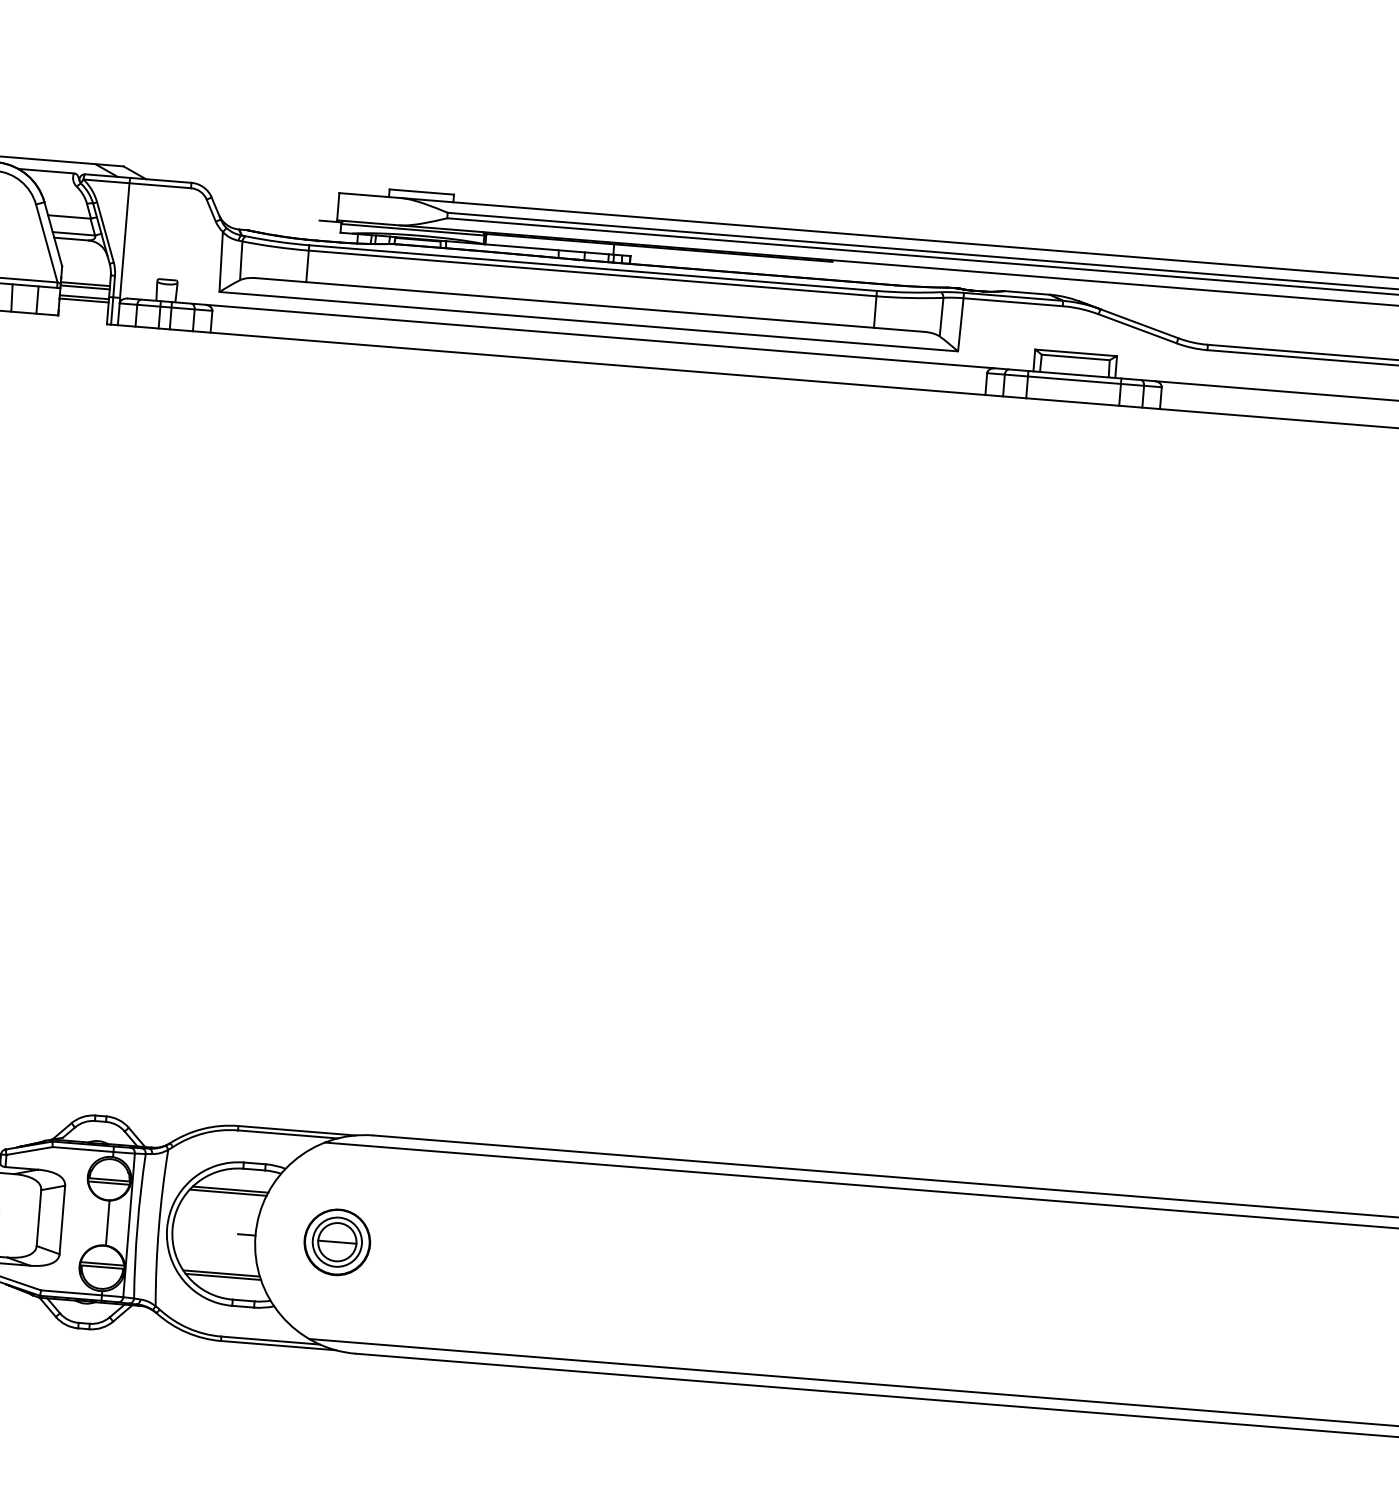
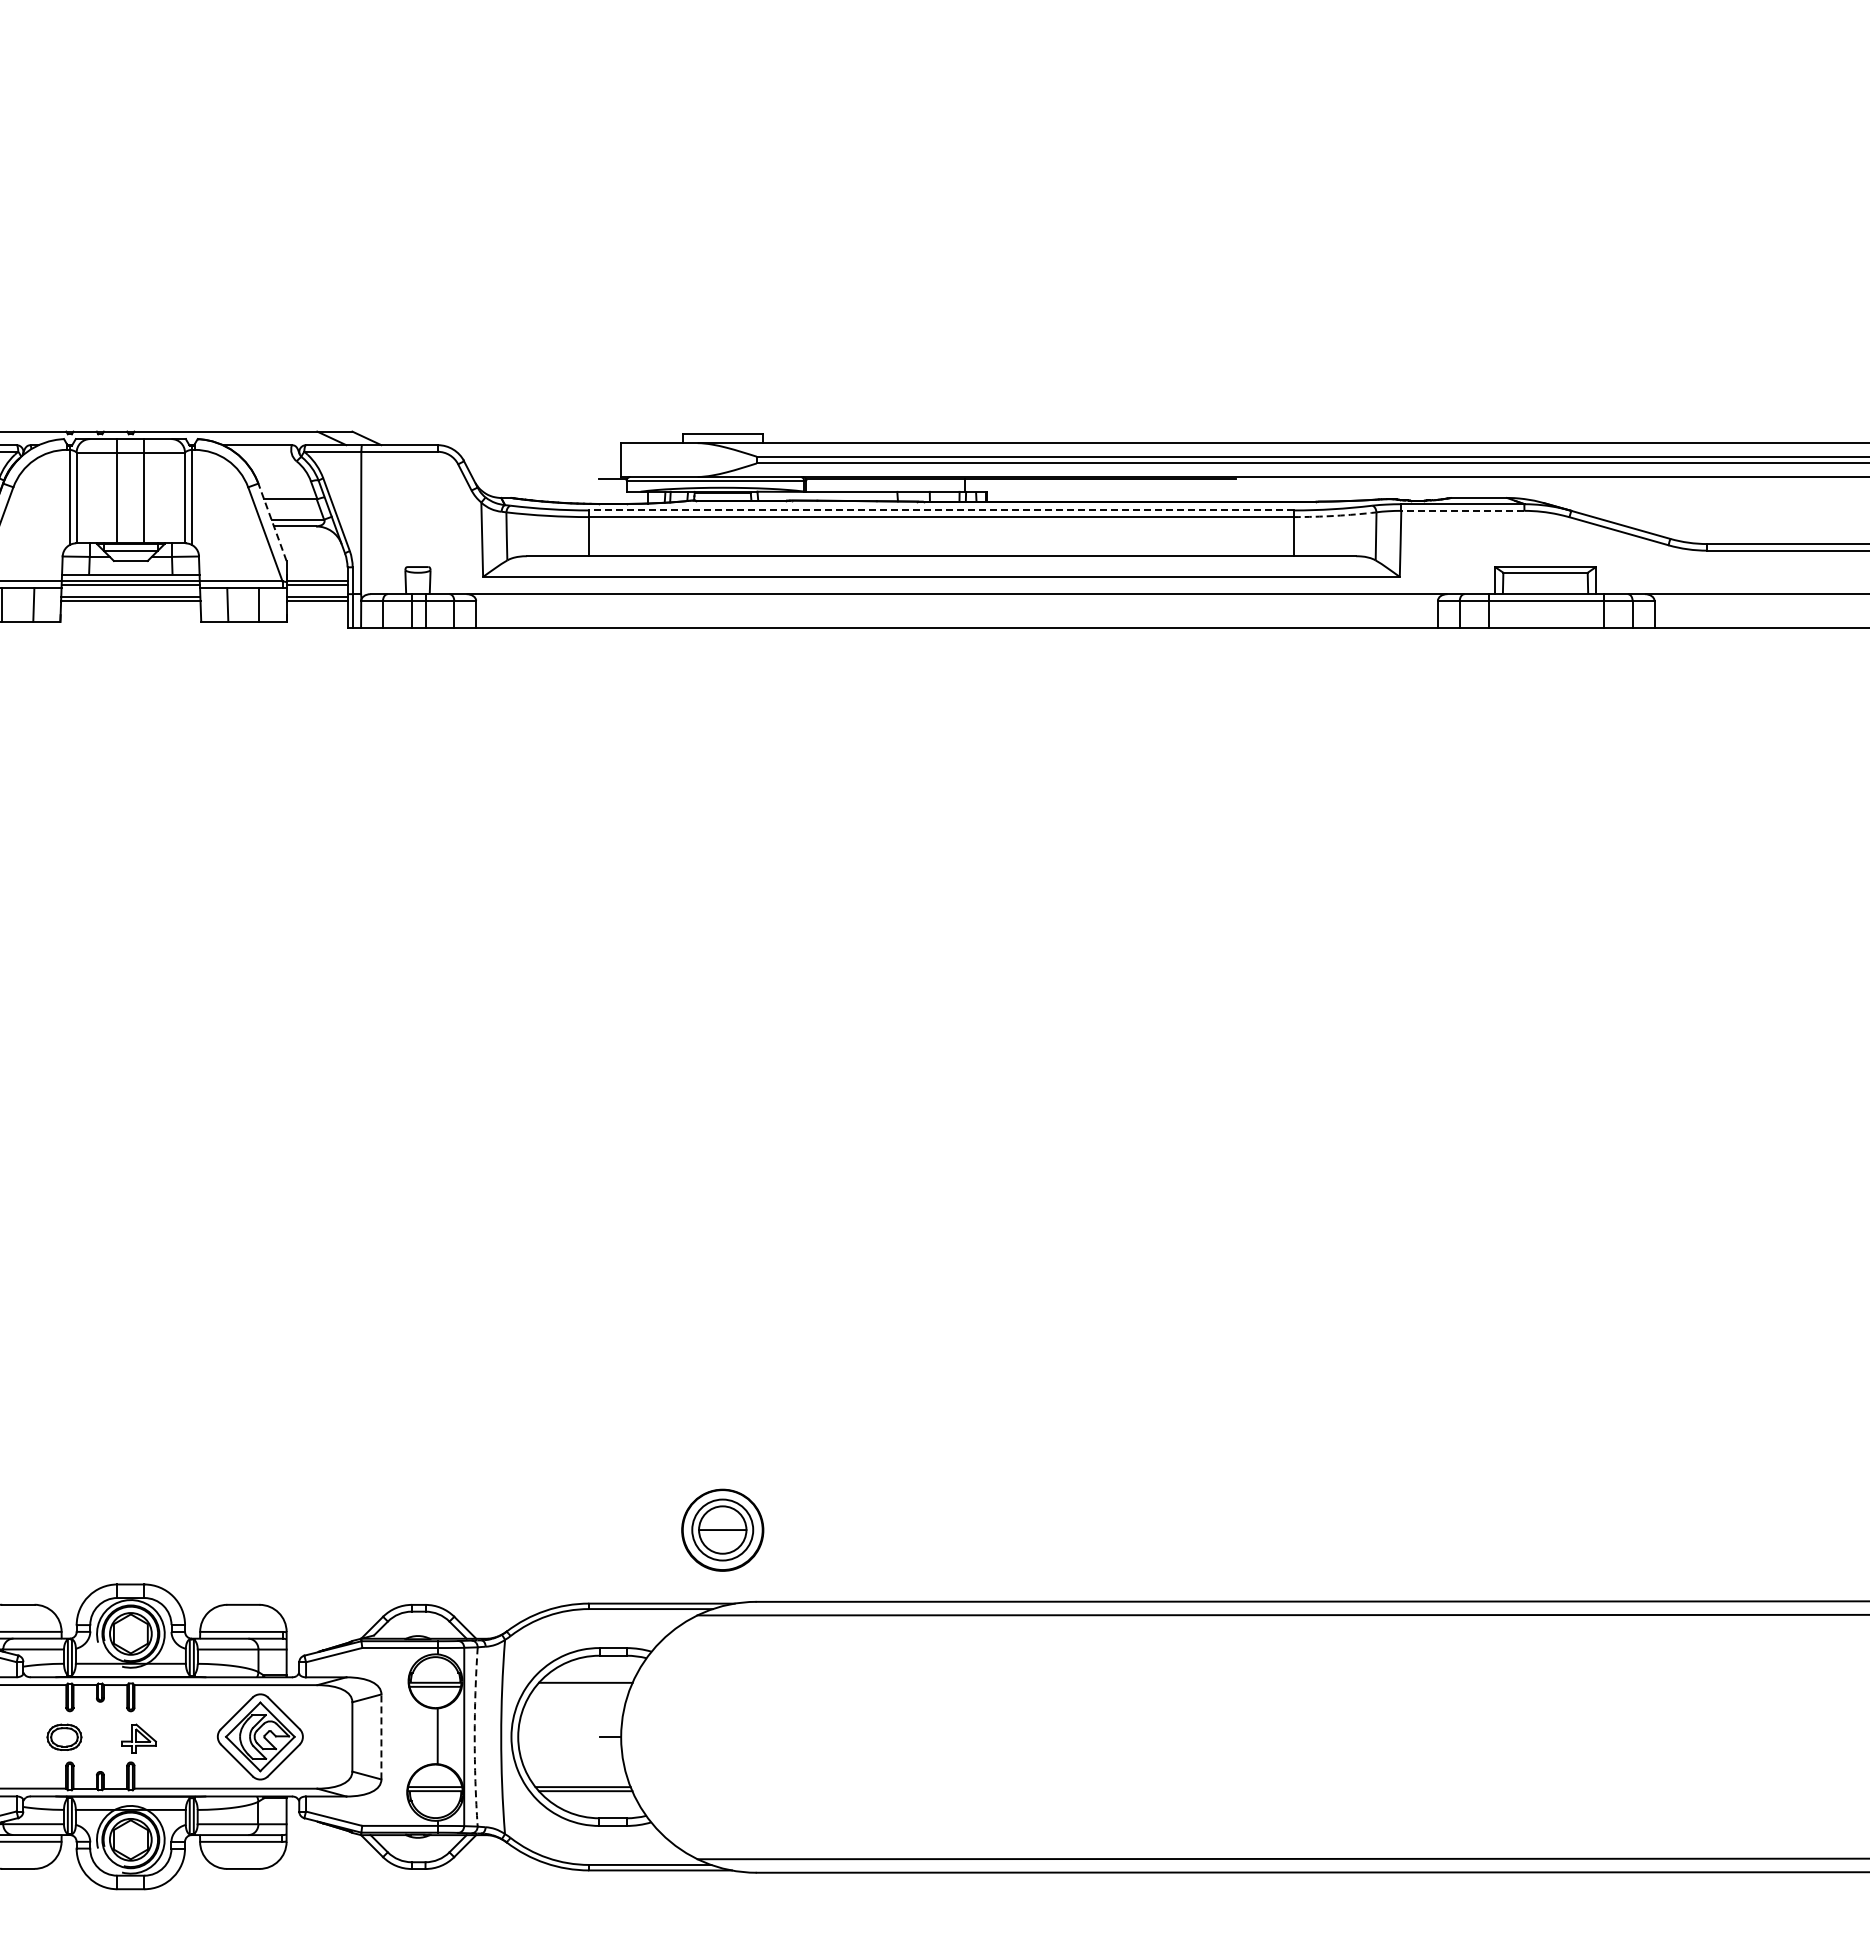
line: (53, 233) -> (272, 521), solid -> dashed
line: (592, 268) -> (940, 510), solid -> dashed
arc: (910, 297) -> (1335, 515), solid -> dashed
line: (1012, 301) -> (1462, 510), solid -> dashed
line: (227, 1192) -> (582, 1686), removed
line: (62, 1219) -> (381, 1736), solid -> dashed
arc: (137, 1225) -> (474, 1736), solid -> dashed
part: (337, 1241) -> (722, 1529), moved

